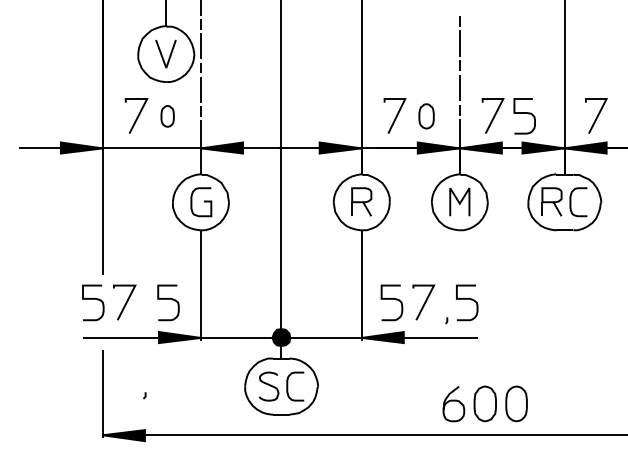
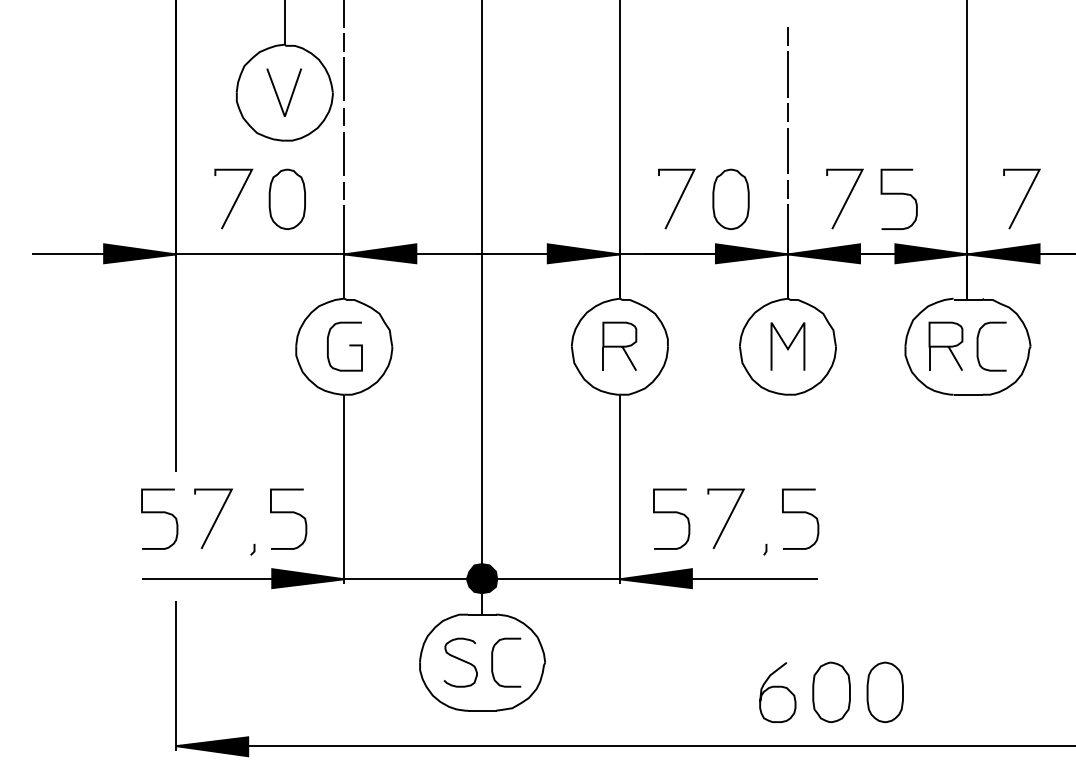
part: (167, 116) -> (286, 199), size x1.67
part: (426, 116) -> (730, 199), size x1.43
line: (144, 395) -> (252, 549), moved

